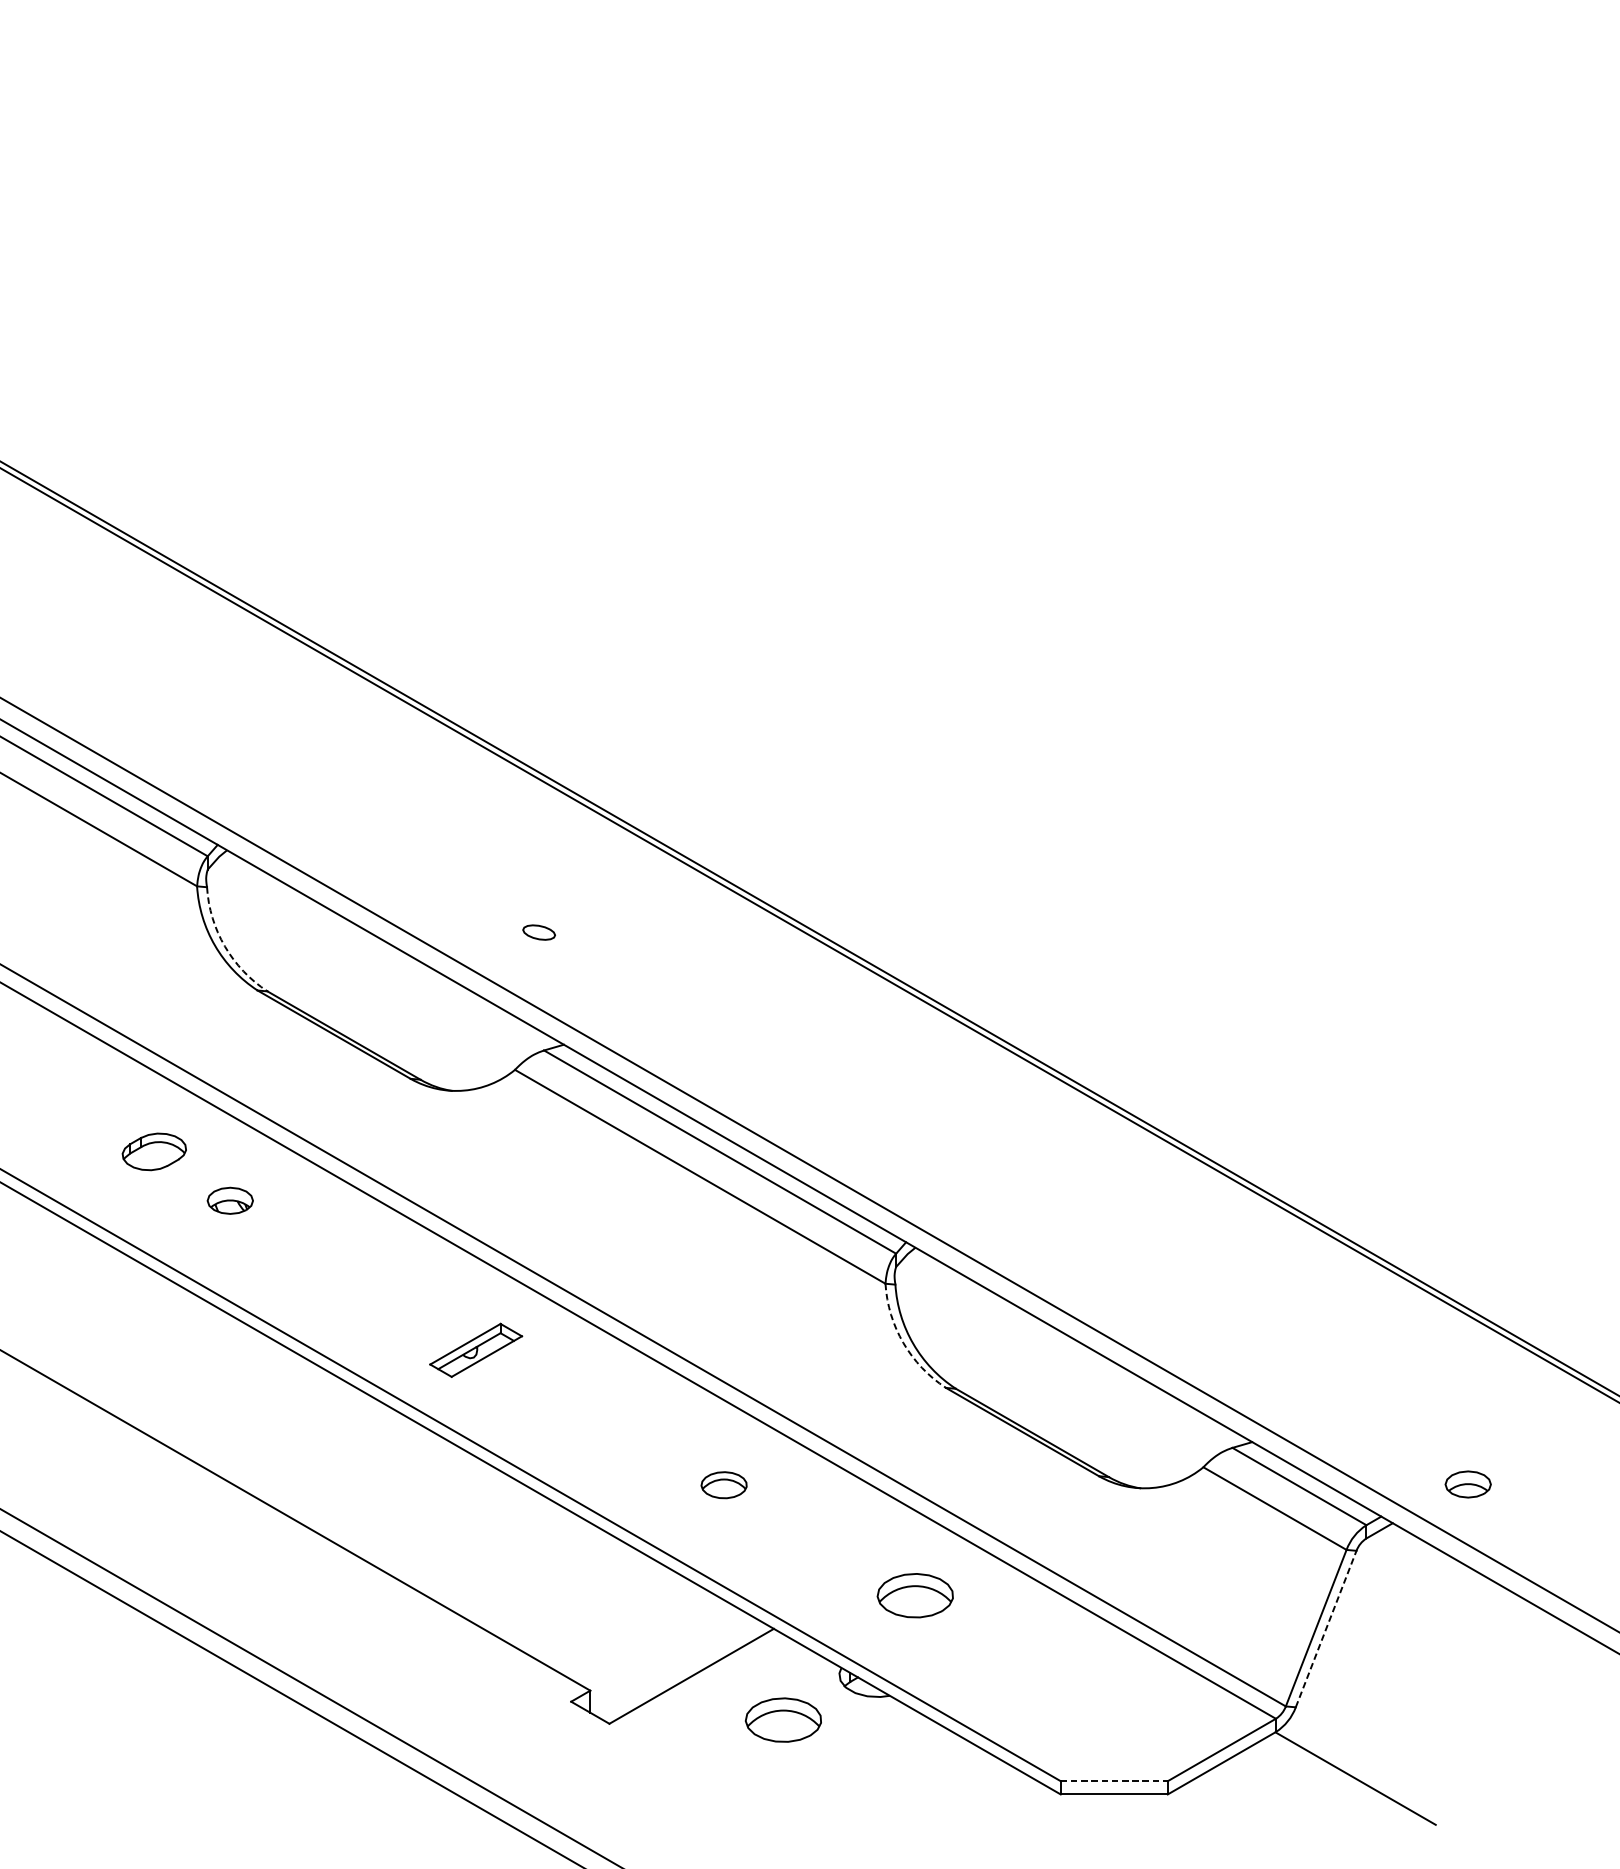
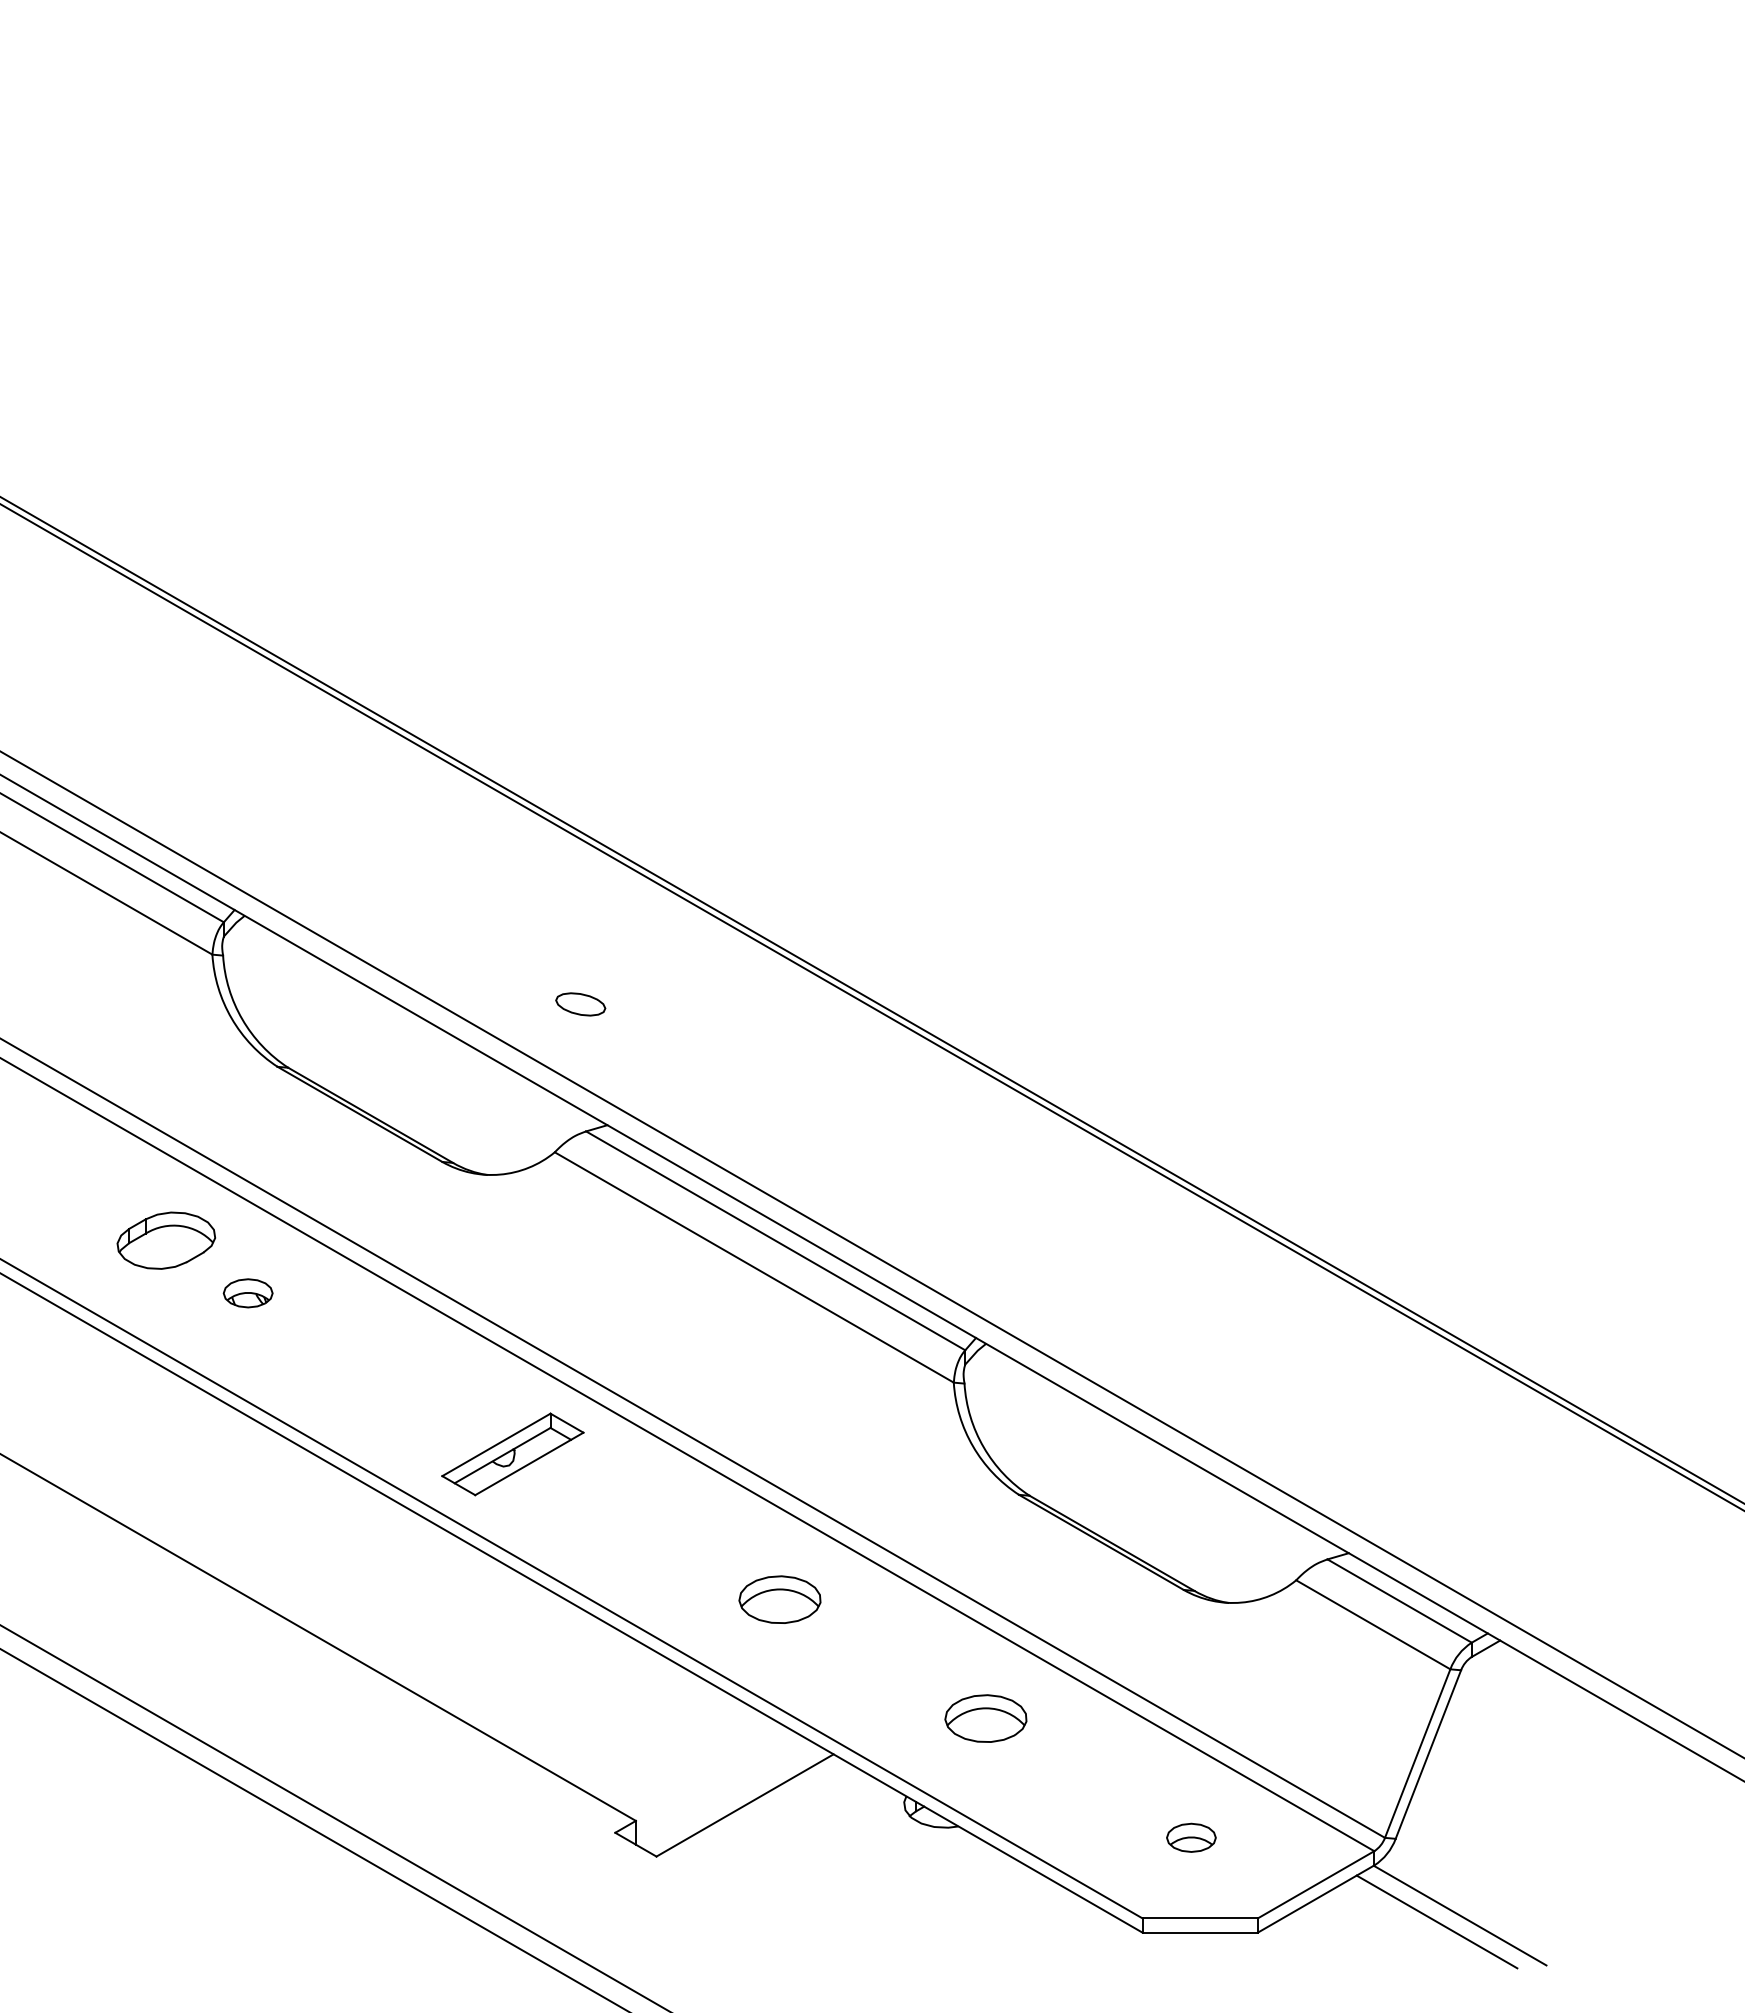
part: (538, 932) -> (580, 1004), size x1.43
arc: (225, 946) -> (242, 1019), dashed -> solid
part: (154, 1151) -> (166, 1240), size x1.43
arc: (903, 1343) -> (973, 1446), dashed -> solid
part: (475, 1350) -> (512, 1454), size x1.43
part: (1468, 1484) -> (1191, 1837), moved
part: (723, 1485) -> (779, 1599), size x1.67
line: (1326, 1629) -> (1428, 1754), dashed -> solid
part: (783, 1720) -> (843, 1852), removed
line: (1114, 1781) -> (1200, 1918), dashed -> solid
line: (1333, 1784) -> (1436, 1921), added

